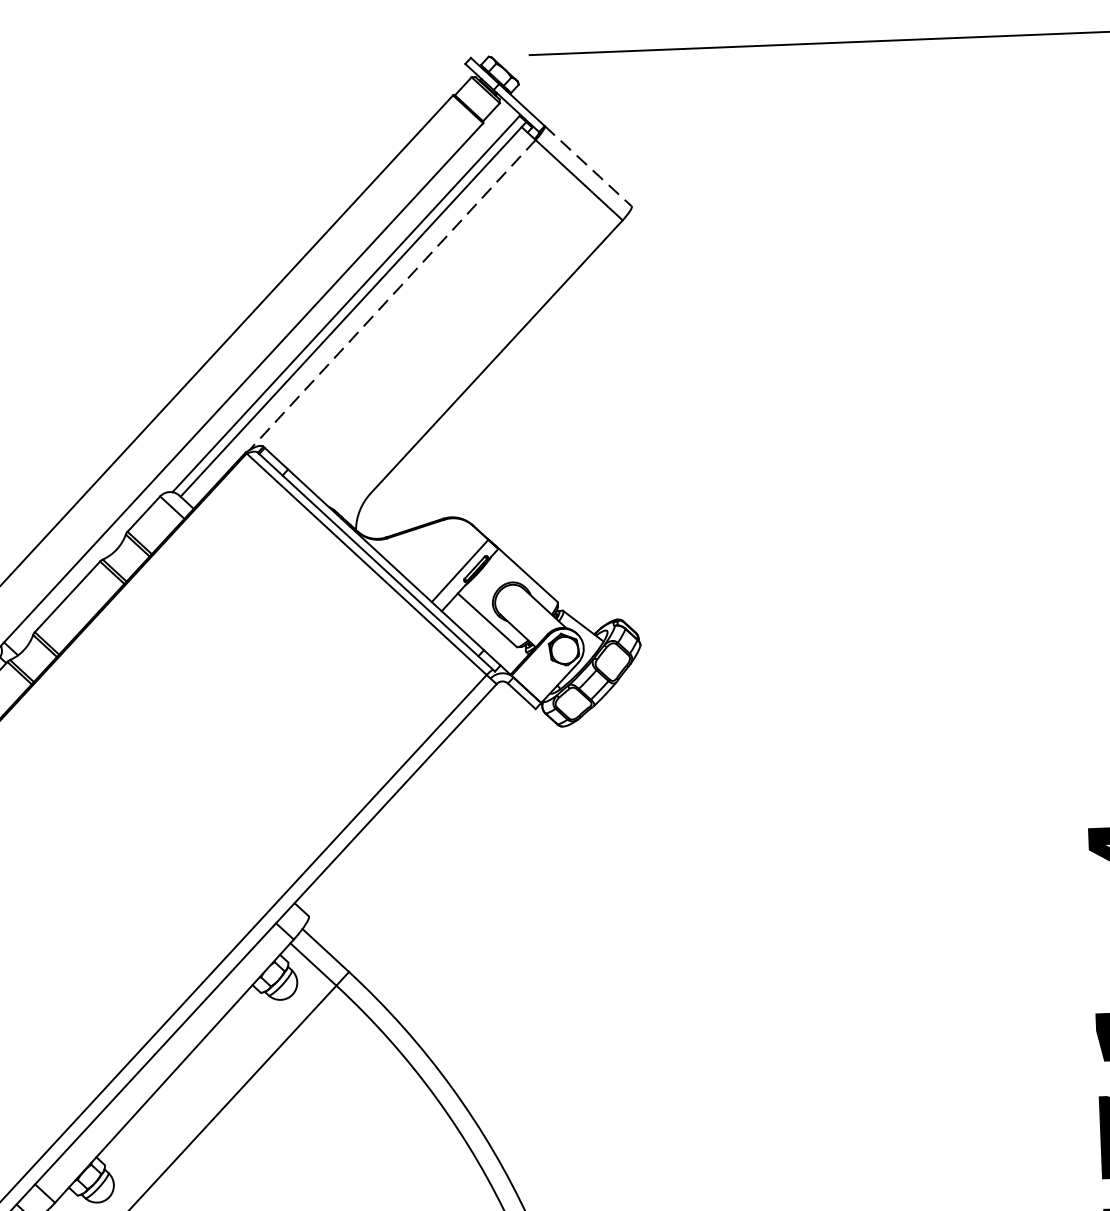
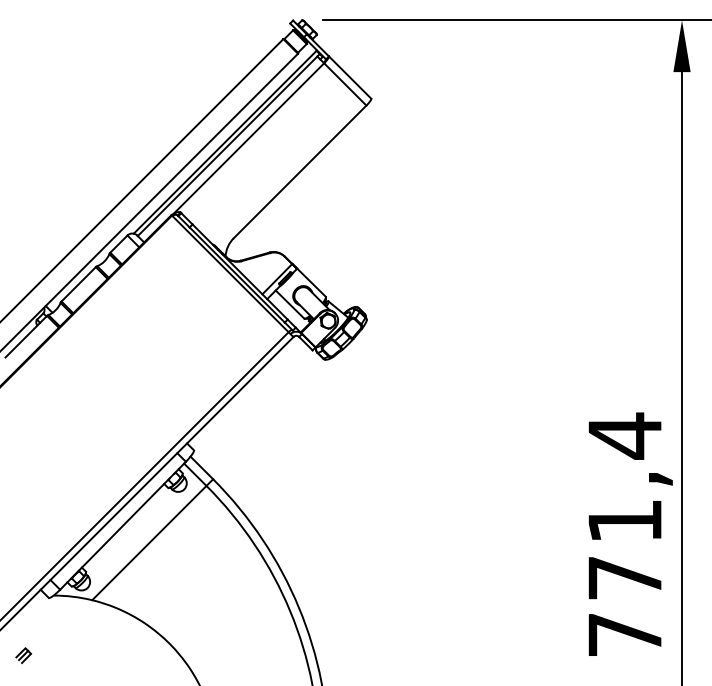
line: (588, 166) -> (350, 77), dashed -> solid
line: (391, 294) -> (248, 138), dashed -> solid

